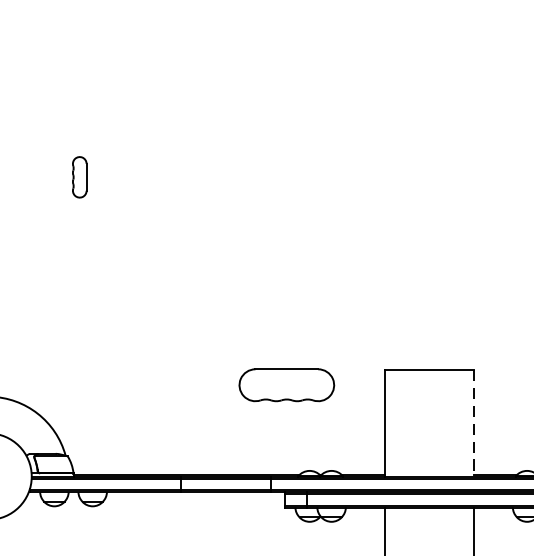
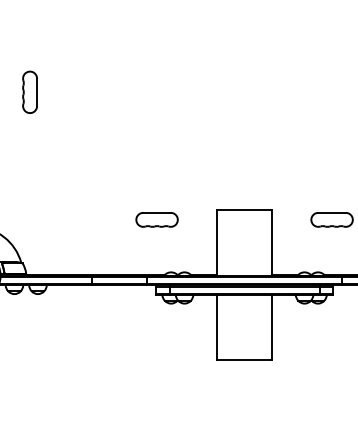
part: (78, 176) -> (29, 91), size x1.67
part: (285, 384) -> (156, 219), size x0.71
line: (474, 423) -> (272, 243), dashed -> solid

